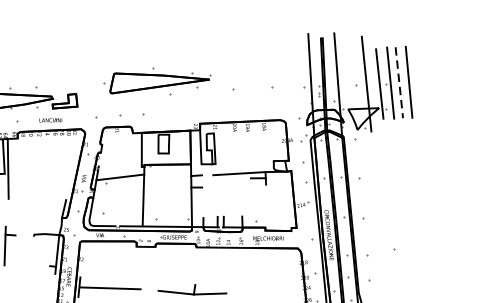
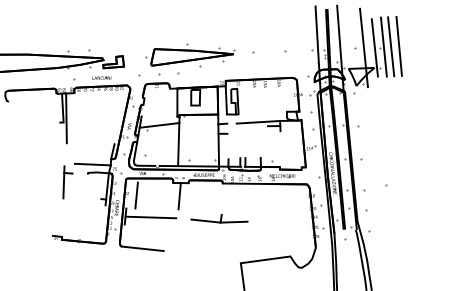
part: (157, 81) -> (190, 55), moved
line: (399, 82) -> (391, 46), dashed -> solid
line: (39, 224) -> (92, 164), added
line: (92, 261) -> (136, 195), added
line: (144, 263) -> (179, 196), added

